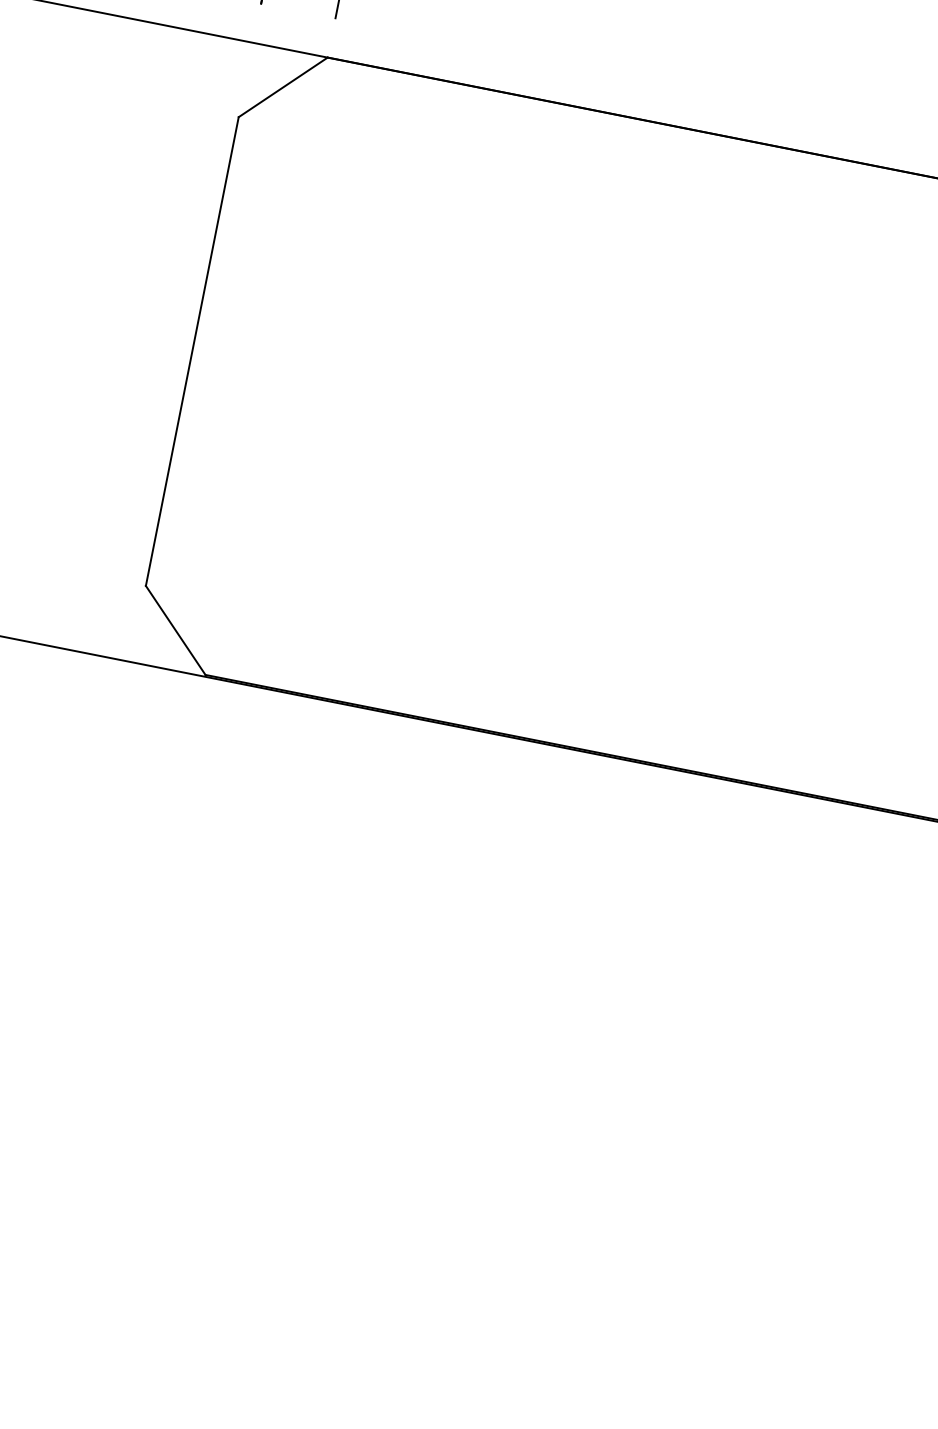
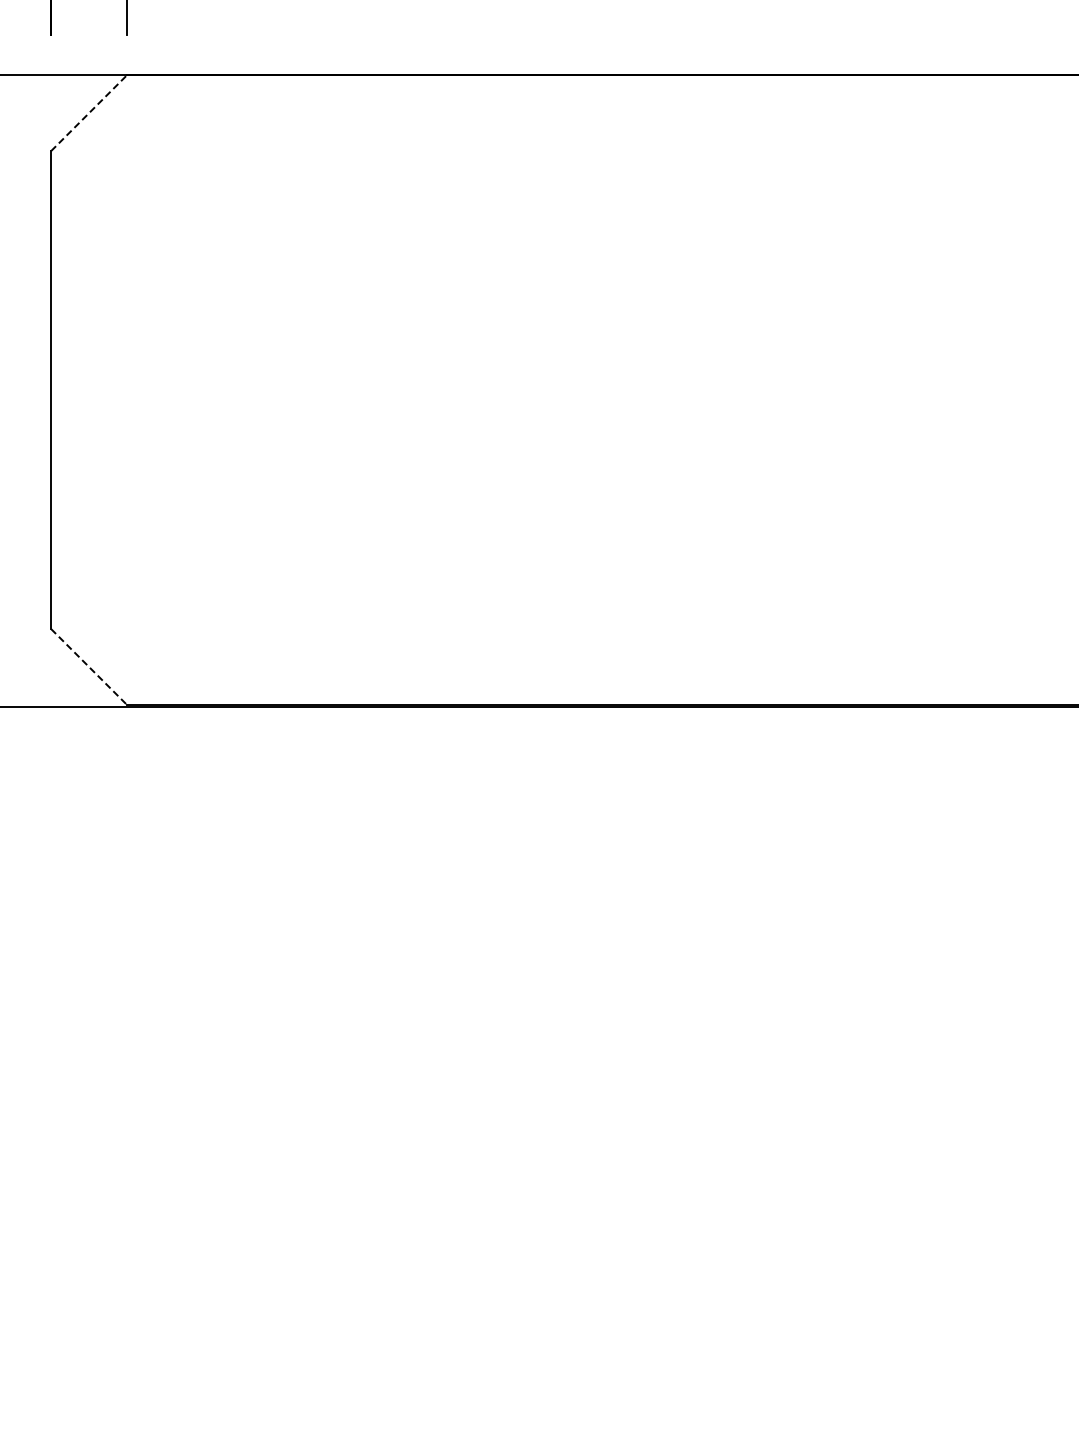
line: (282, 87) -> (88, 113), solid -> dashed
line: (175, 629) -> (88, 666), solid -> dashed

